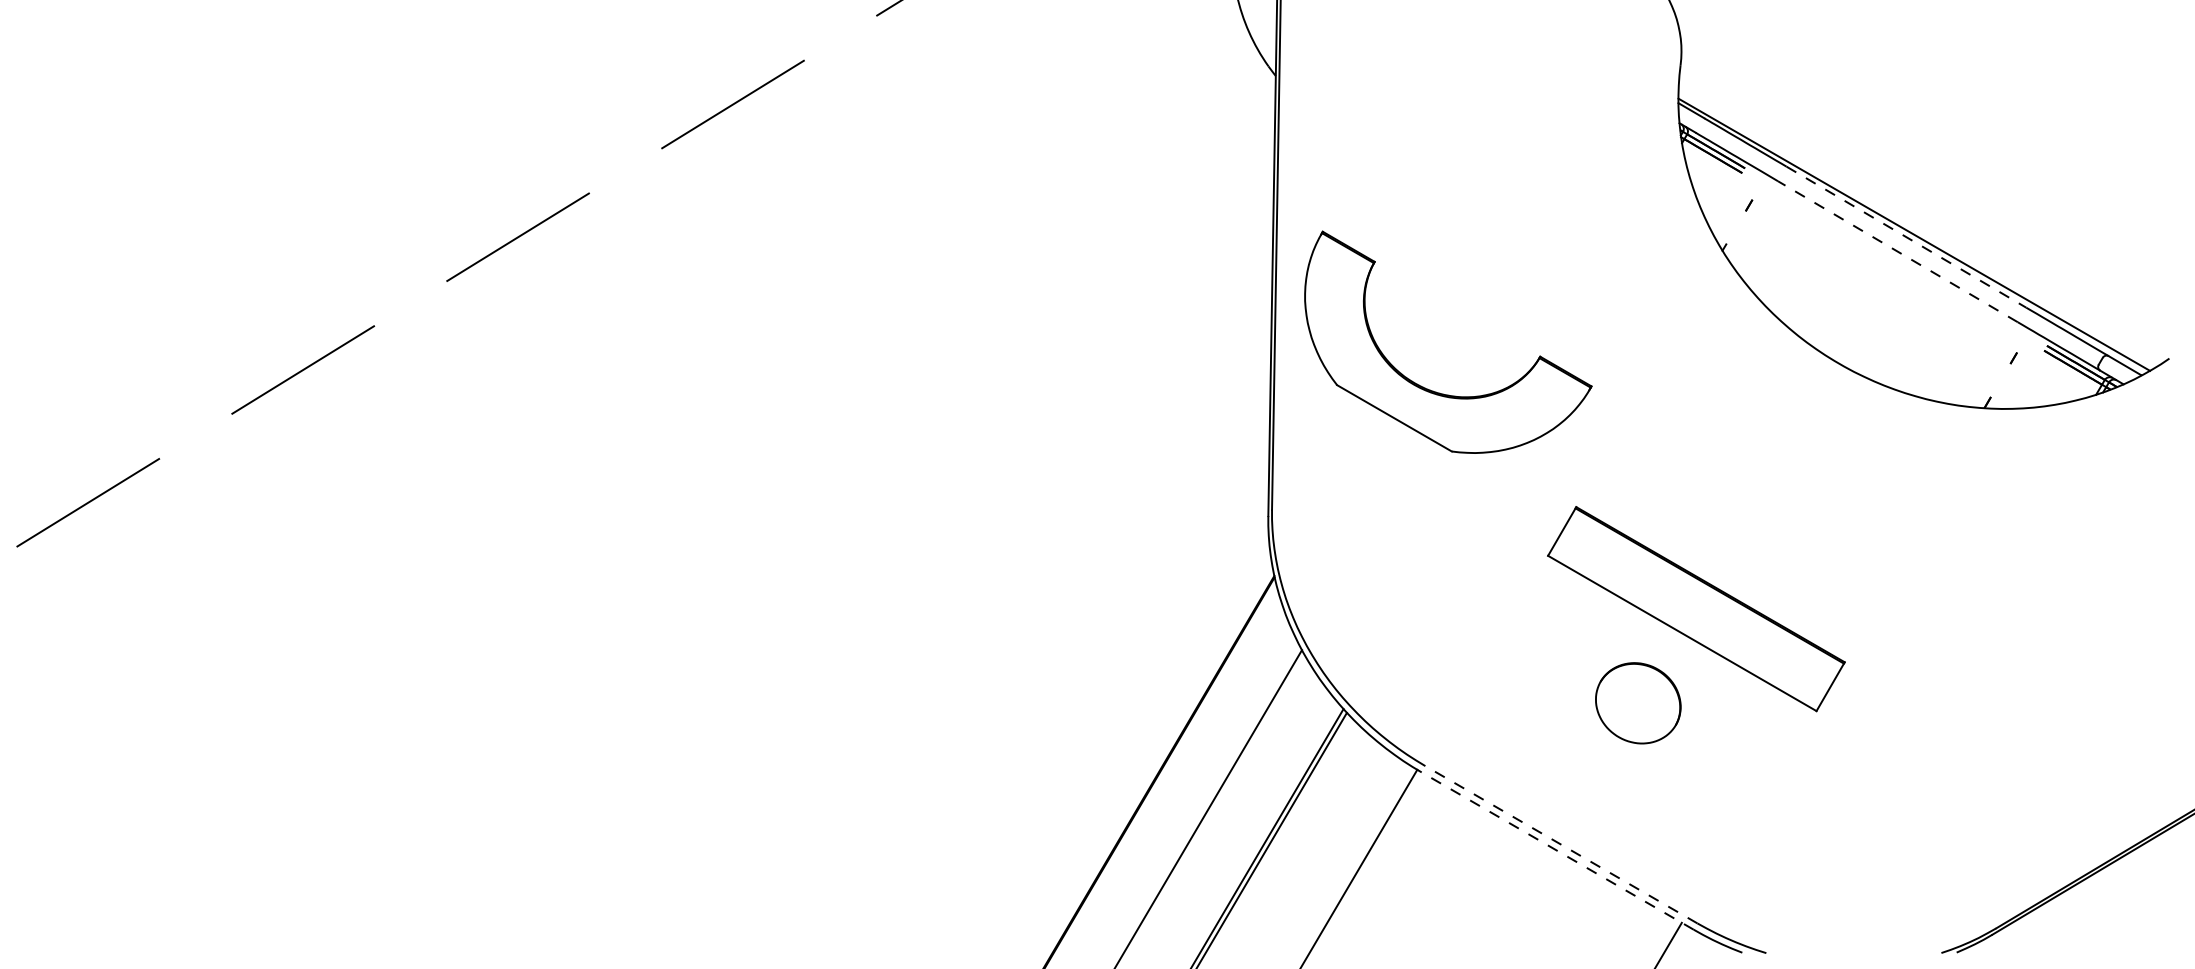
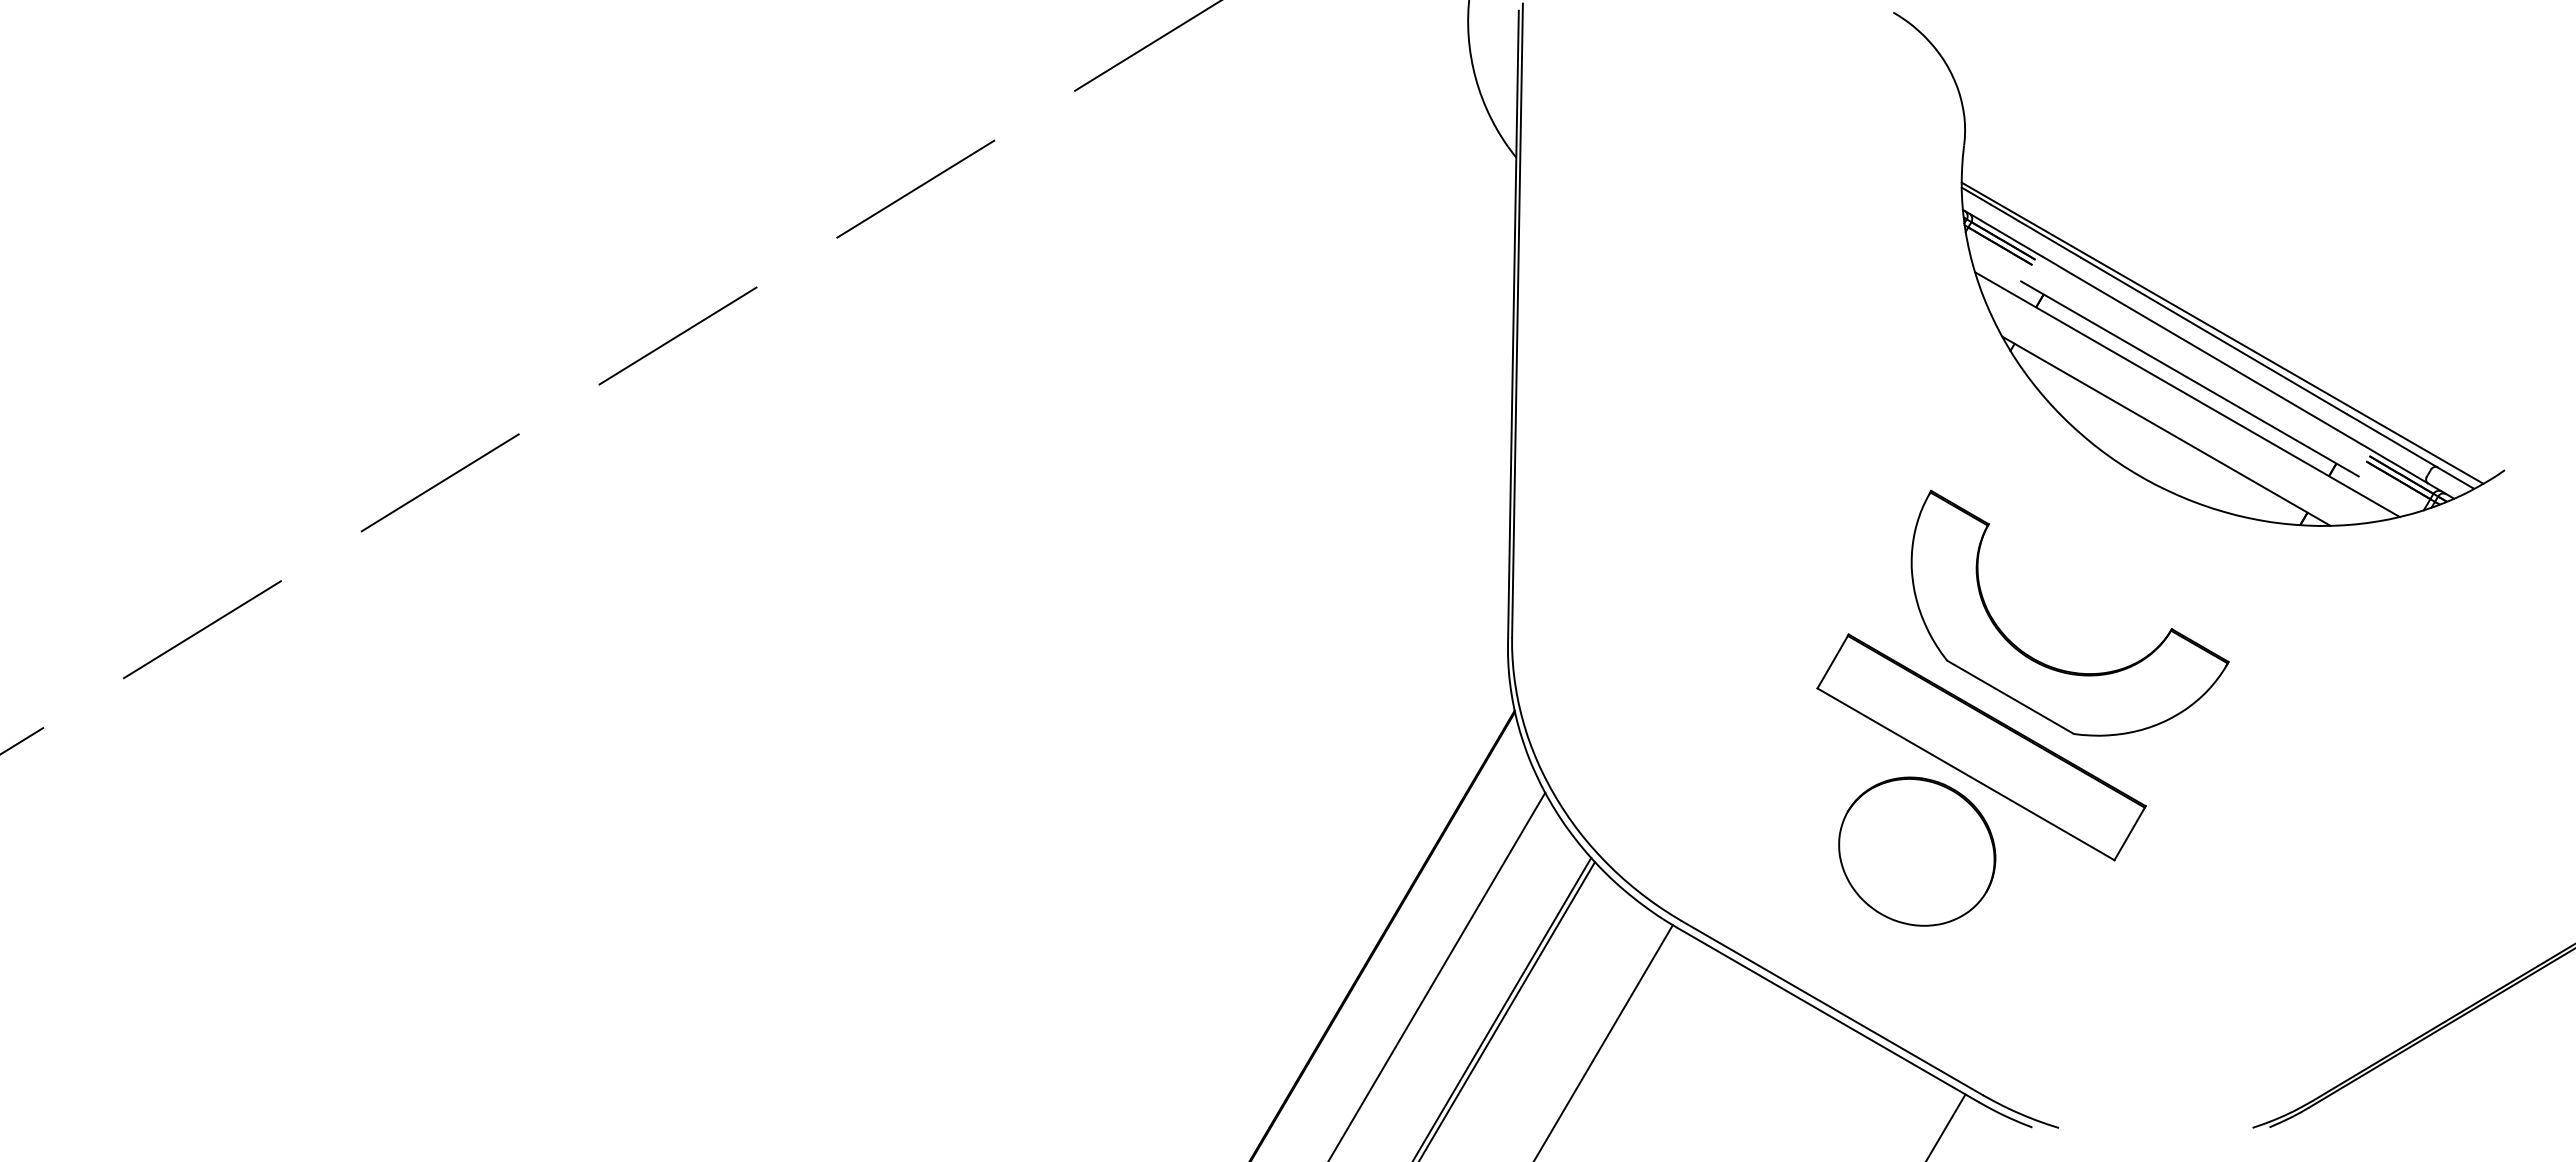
line: (1906, 236) -> (2213, 335), dashed -> solid
line: (1897, 252) -> (2204, 352), dashed -> solid
line: (1884, 275) -> (2189, 378), added
line: (1882, 290) -> (2187, 394), added
line: (1863, 322) -> (2166, 430), added
part: (1430, 389) -> (2050, 665), moved
part: (1638, 703) -> (1917, 851), size x1.67
line: (1561, 845) -> (1832, 1008), dashed -> solid
line: (1558, 851) -> (1828, 1015), dashed -> solid

